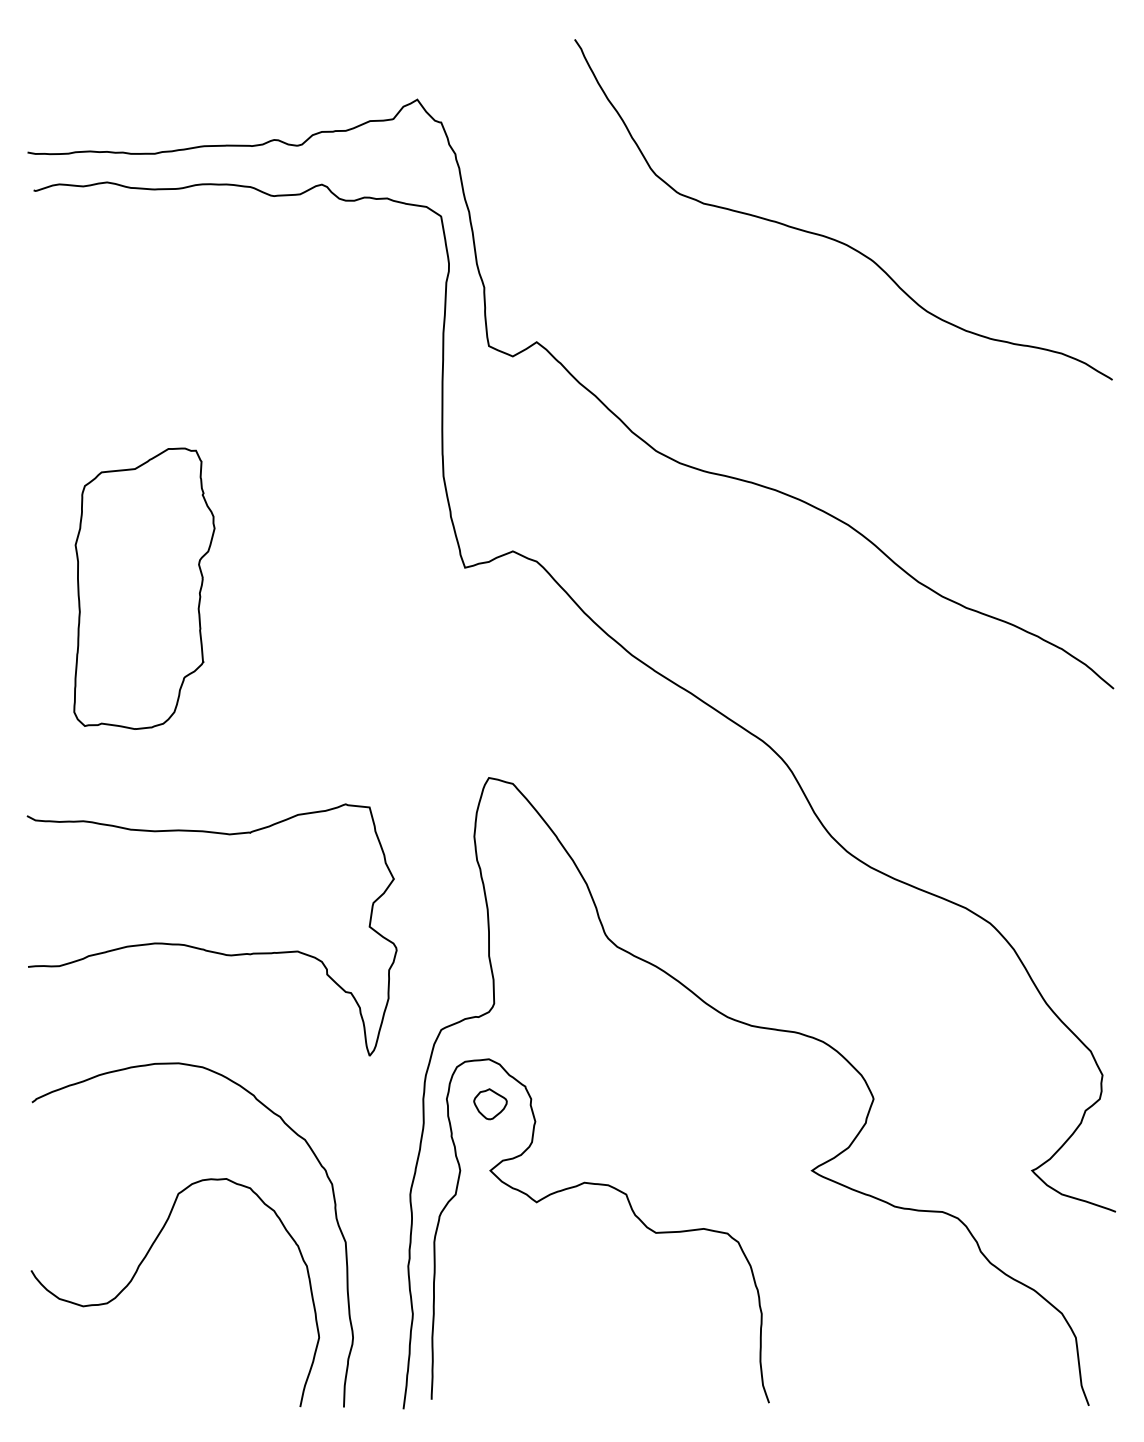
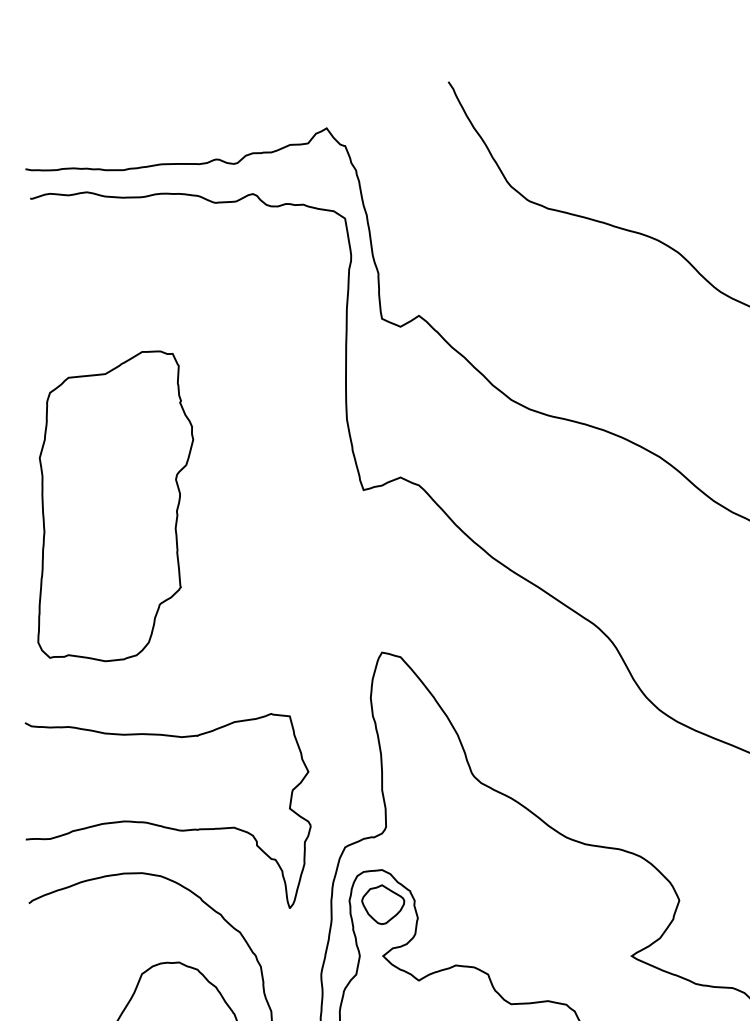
part: (144, 588) -> (115, 506), size x1.43
curve: (203, 948) -> (161, 825), moved
part: (490, 1104) -> (383, 904), size x1.67

